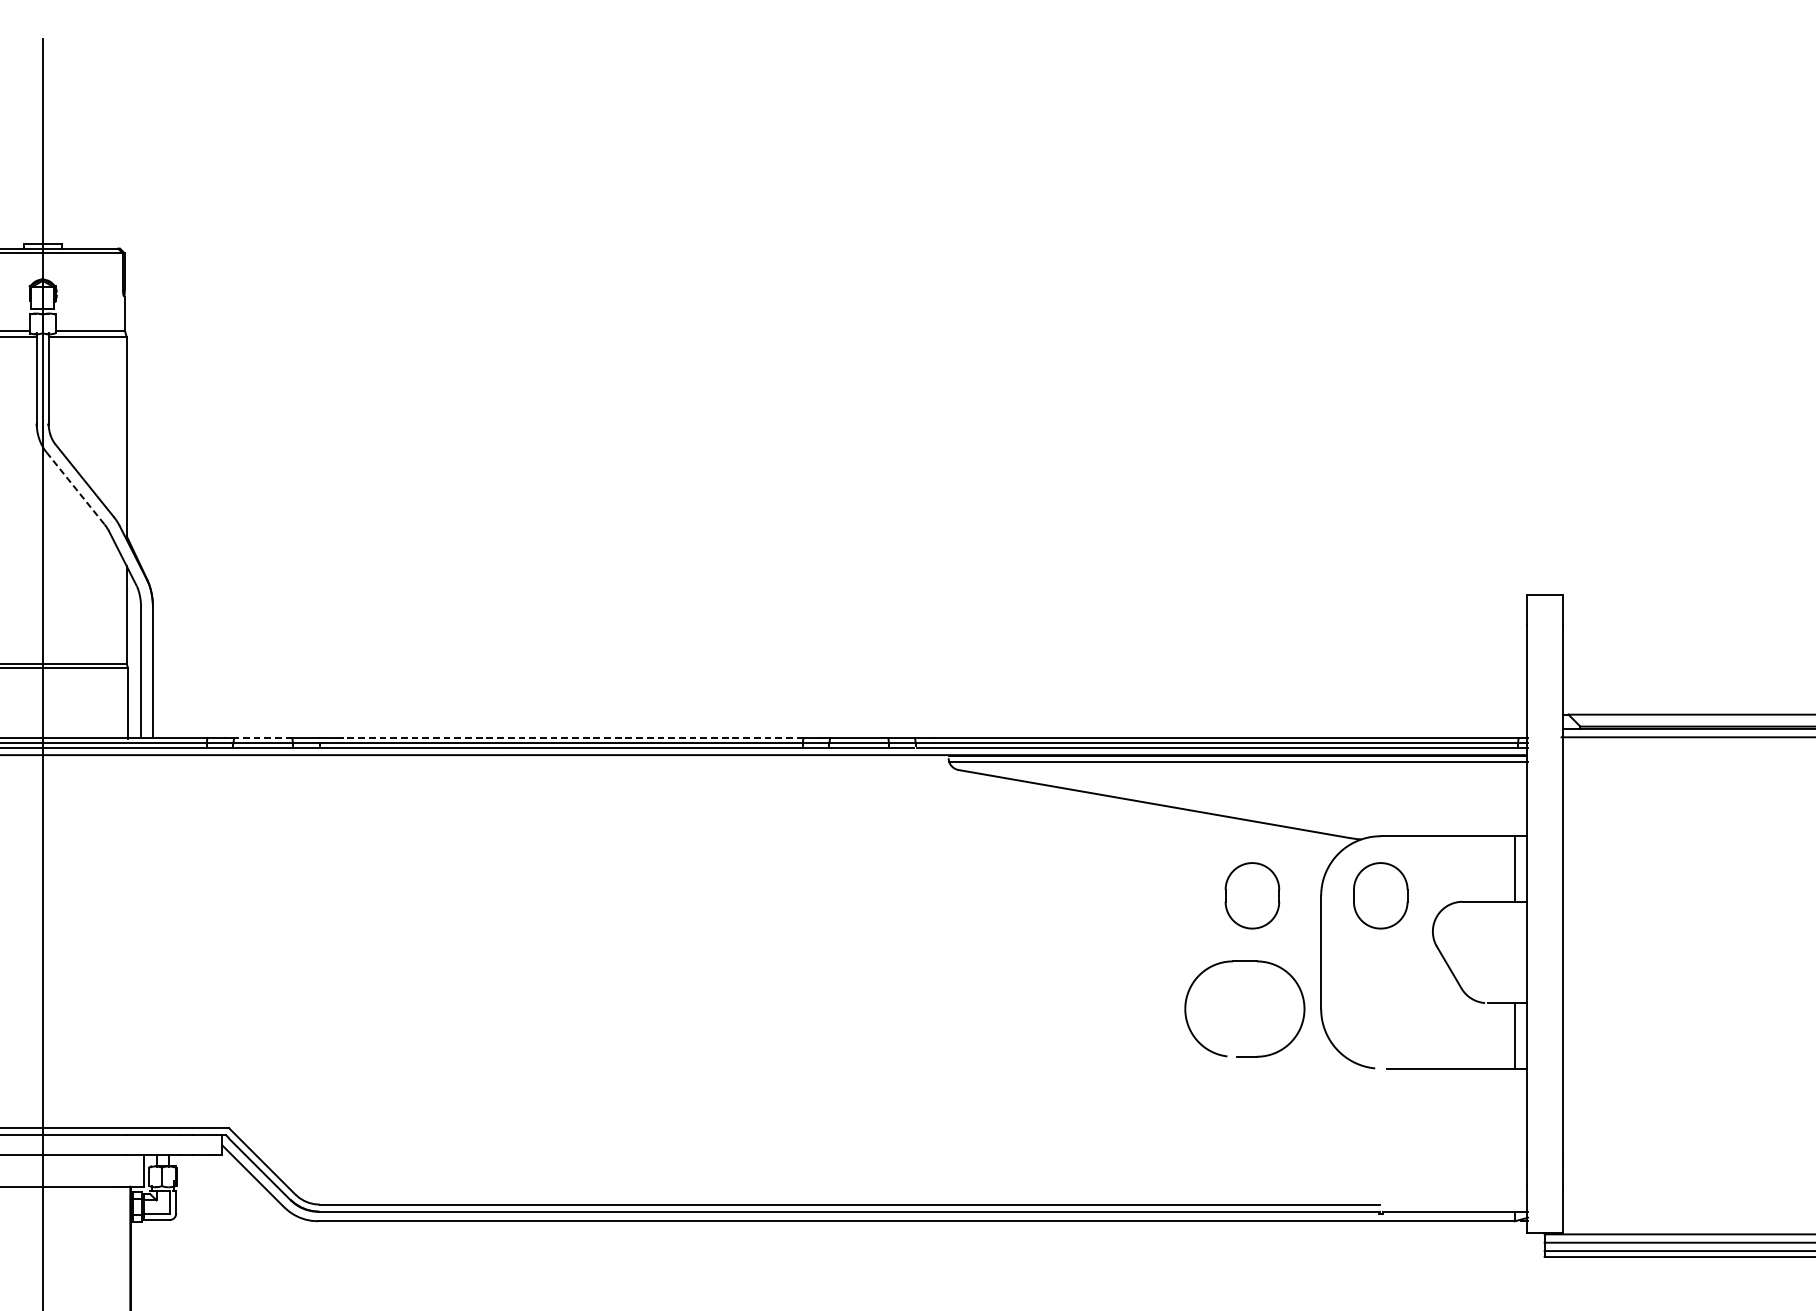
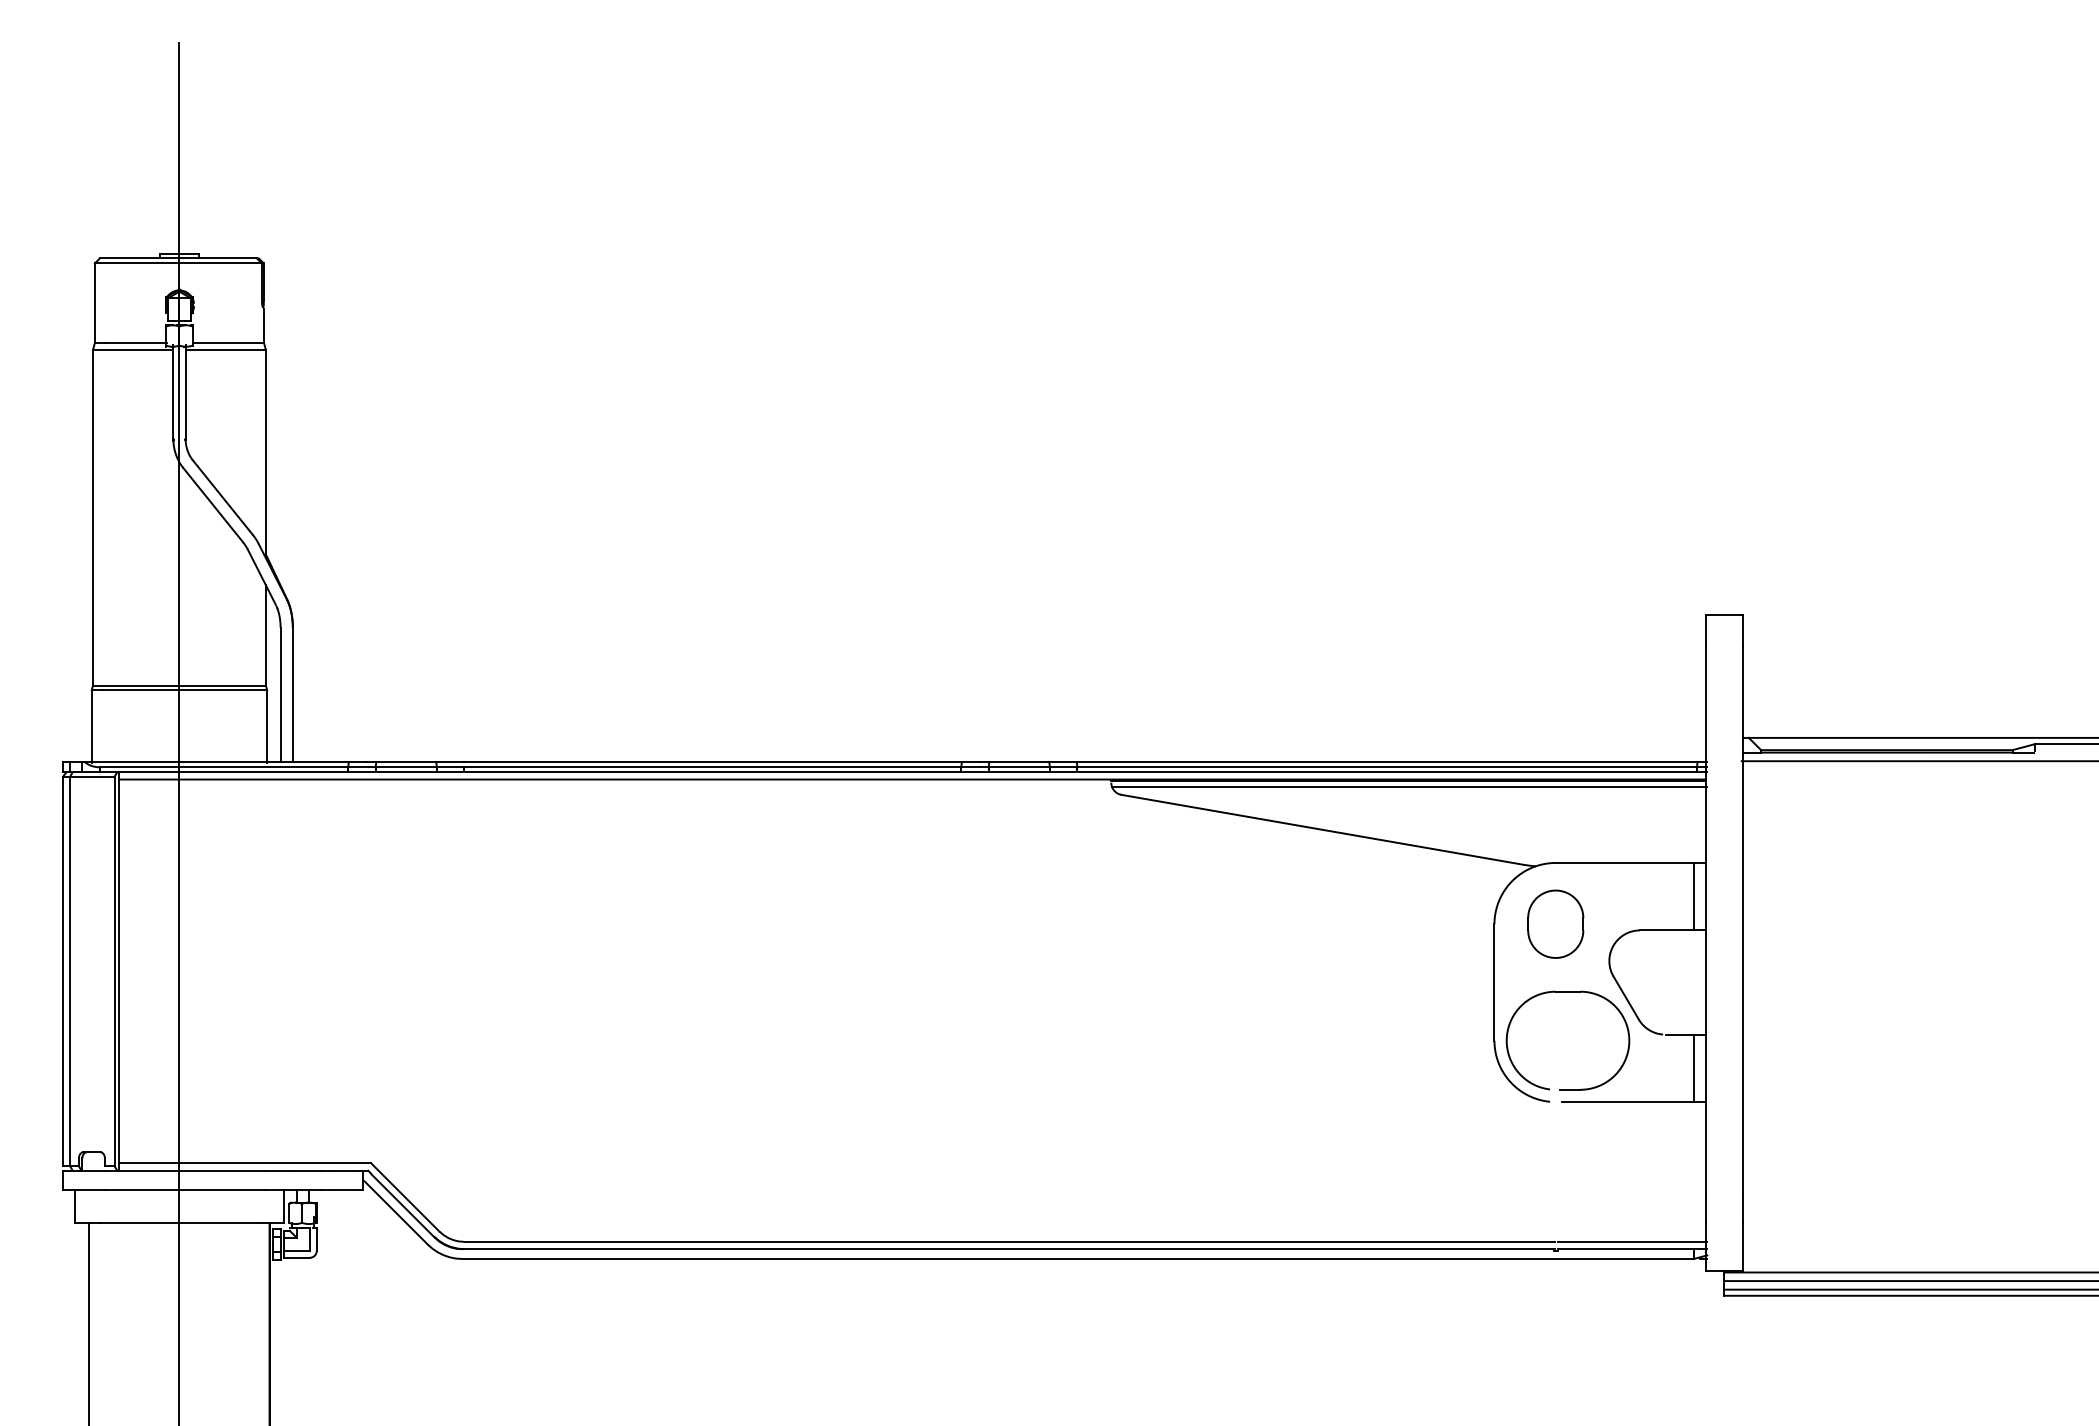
line: (75, 488) -> (213, 505), dashed -> solid
line: (262, 738) -> (405, 762), dashed -> solid
line: (570, 738) -> (722, 762), dashed -> solid
part: (1252, 895) -> (1423, 923), removed
part: (1244, 962) -> (1567, 992), moved
line: (1455, 1204) -> (1632, 1241), added

